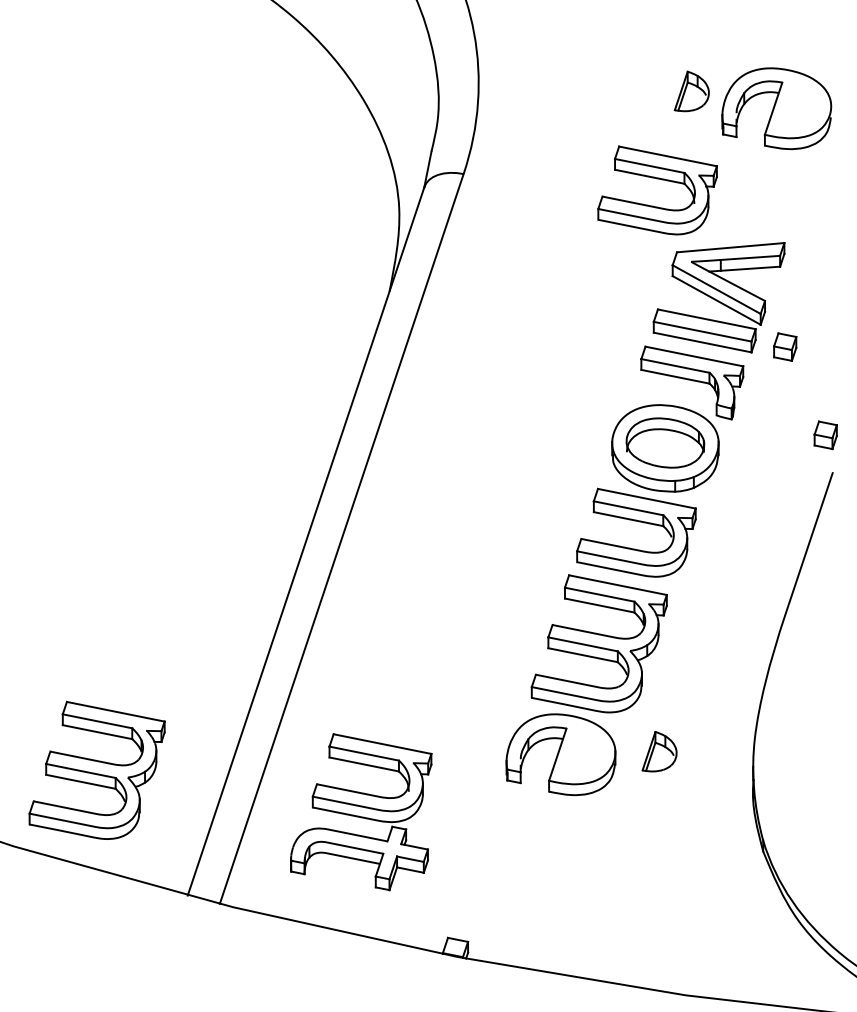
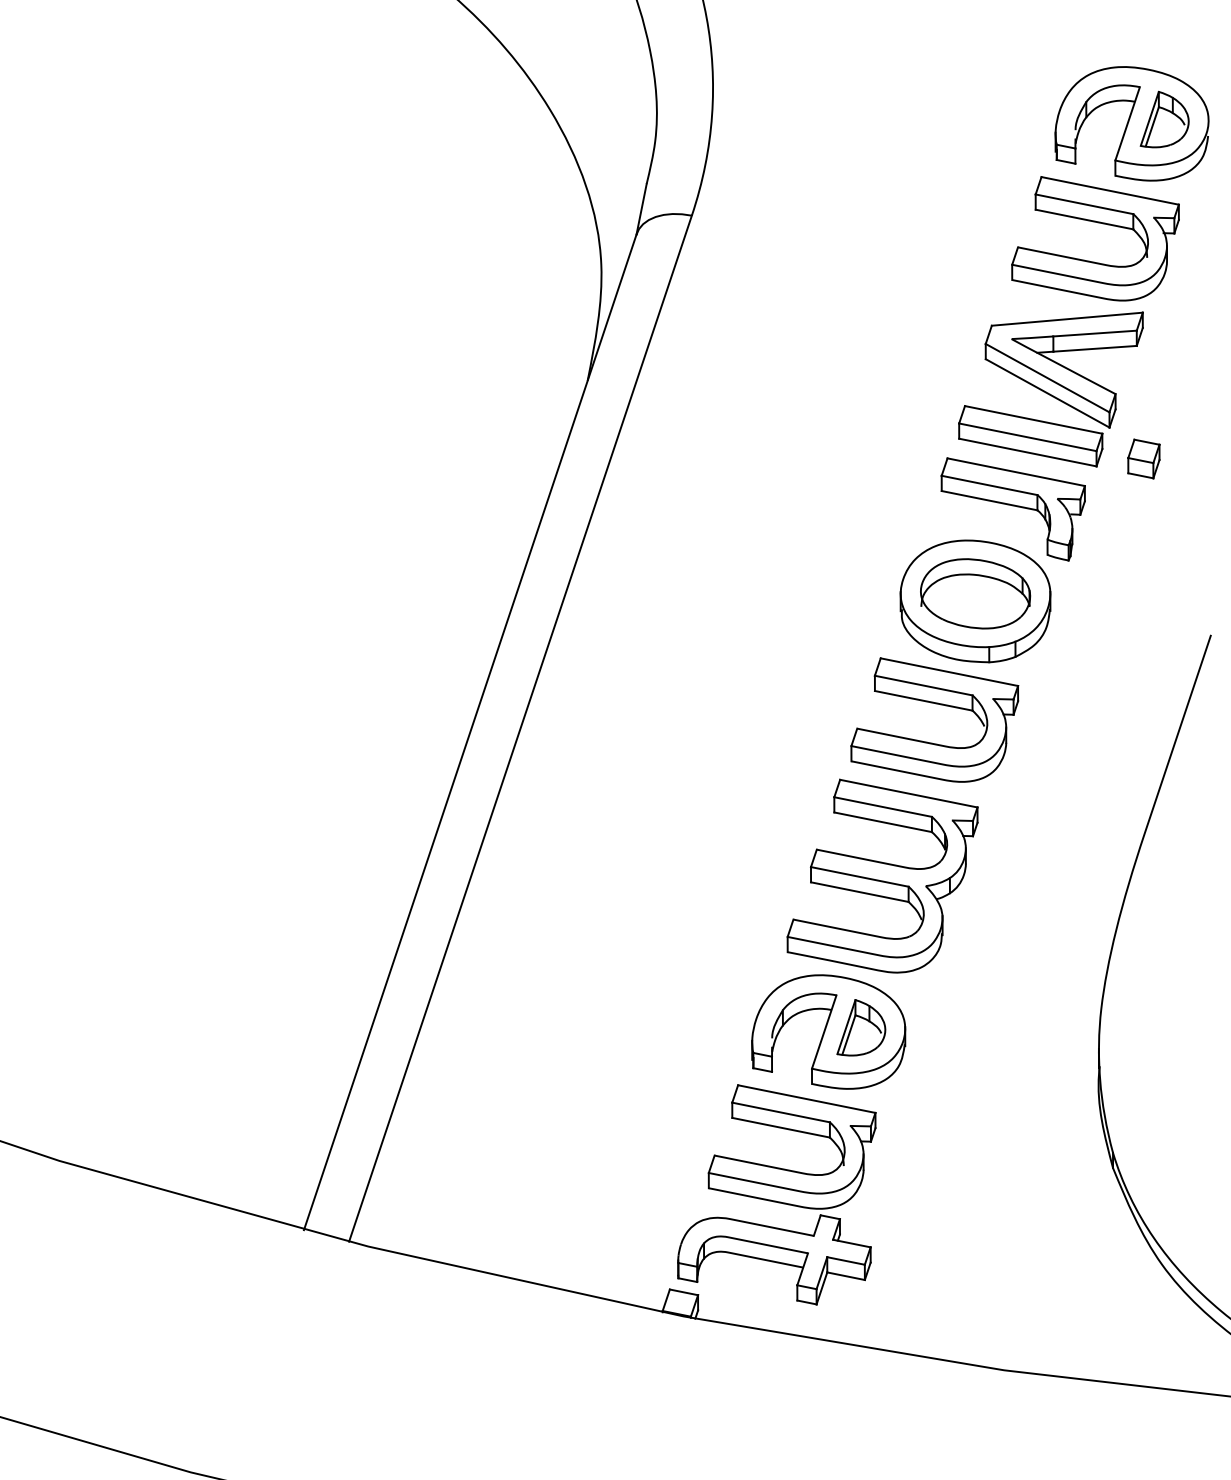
part: (691, 91) -> (1164, 119), moved
part: (659, 179) -> (1097, 223), moved
part: (825, 434) -> (1200, 582), removed
part: (659, 751) -> (861, 1027), moved
part: (97, 769) -> (176, 1053), removed
part: (360, 811) -> (776, 1194), moved

